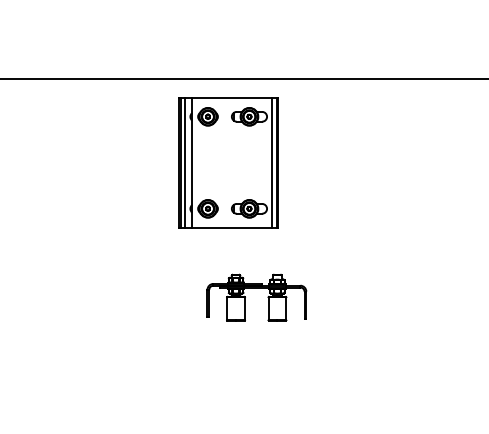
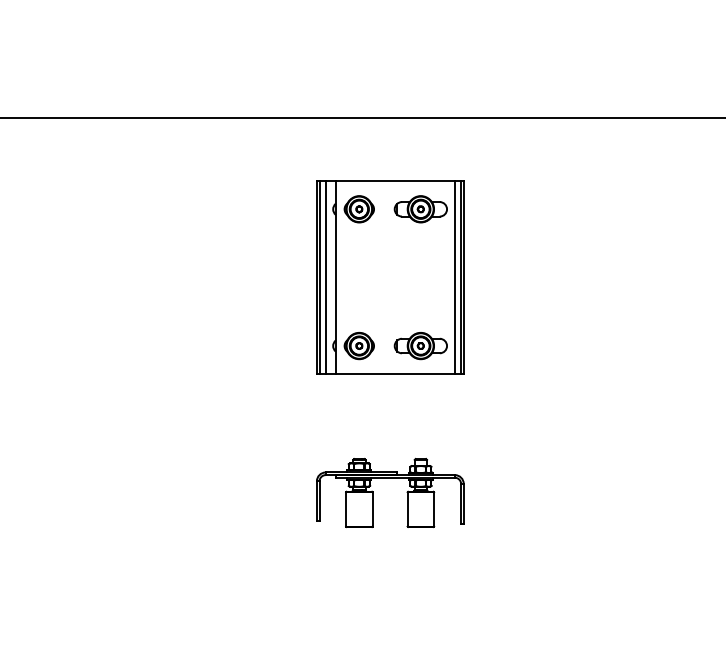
part: (228, 162) -> (389, 277), moved
part: (256, 288) -> (389, 479), moved

